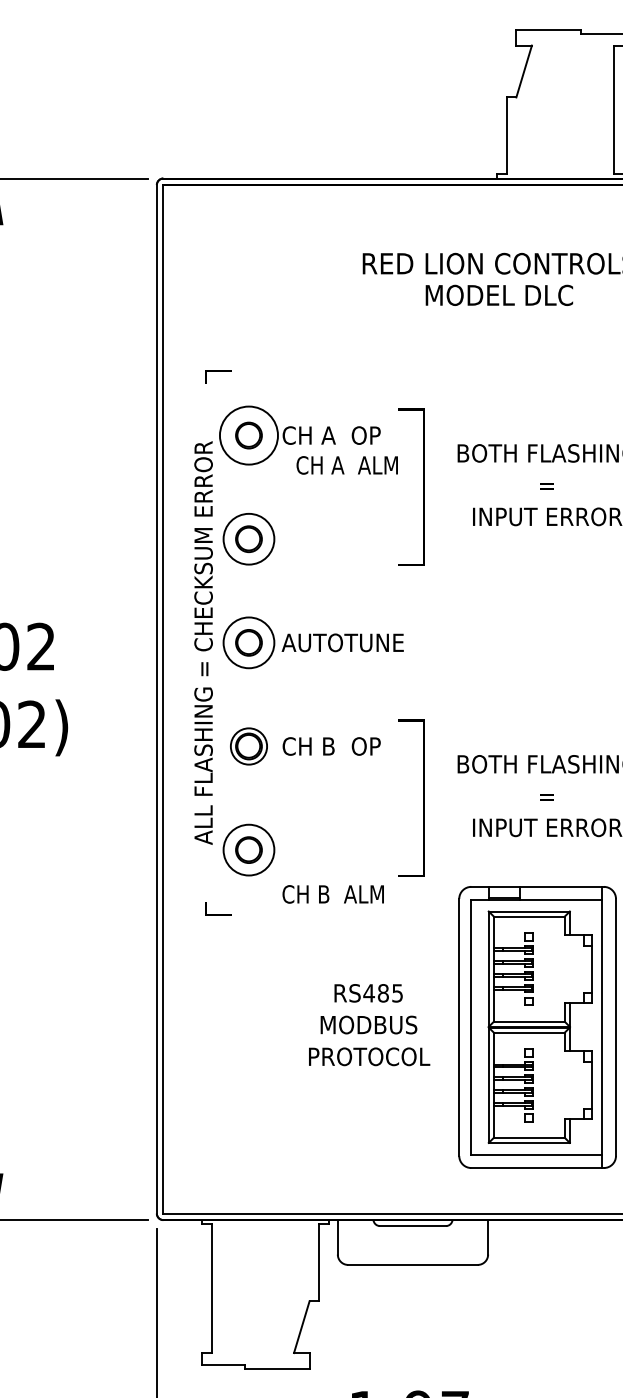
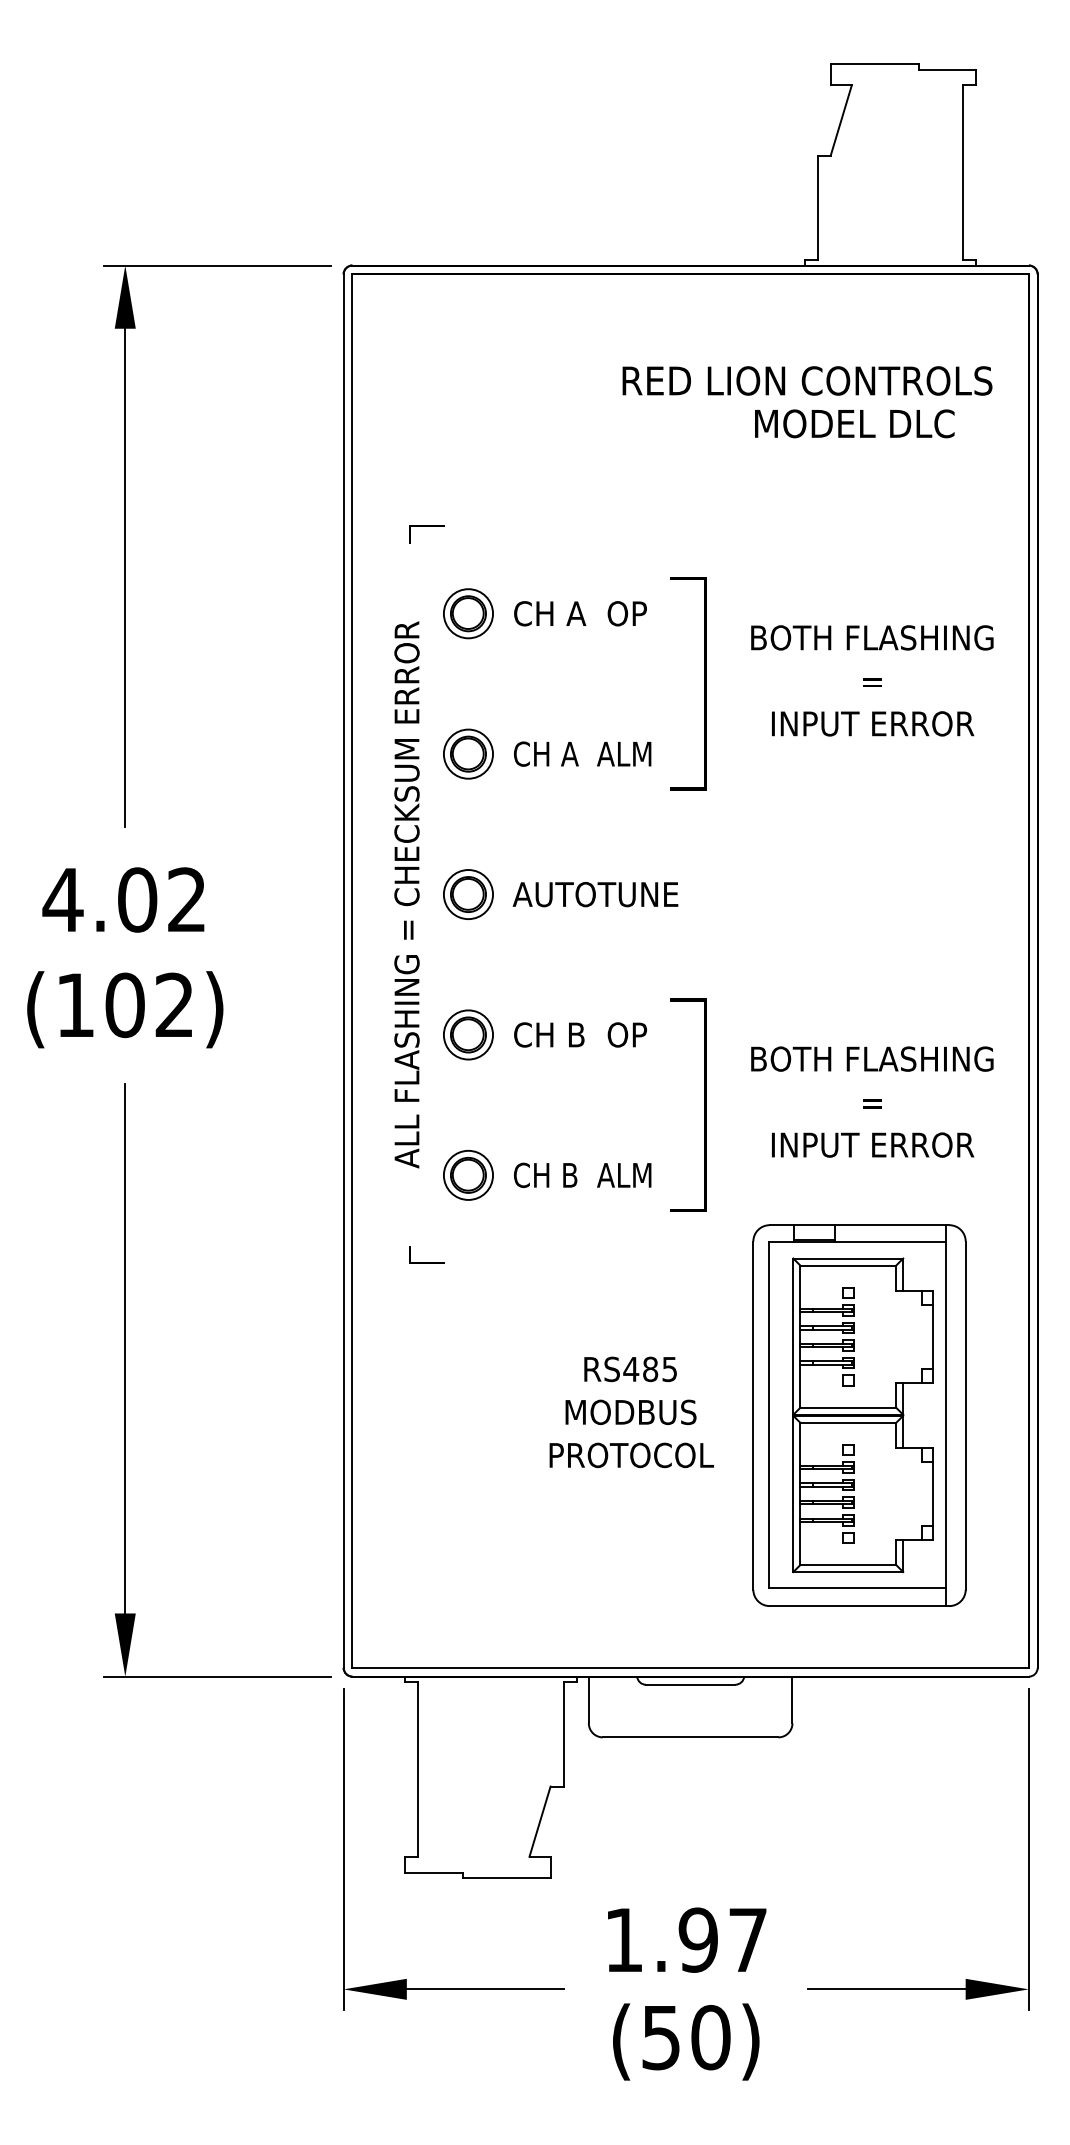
text: (499, 295) -> (854, 423), moved
circle: (249, 435) -> (468, 613), size x0.62
text: (347, 464) -> (582, 753), moved
circle: (249, 538) -> (468, 753), size x0.71
circle: (249, 642) -> (468, 894), size x0.71
circle: (249, 849) -> (468, 1174), size x0.71
text: (333, 894) -> (582, 1175), moved

